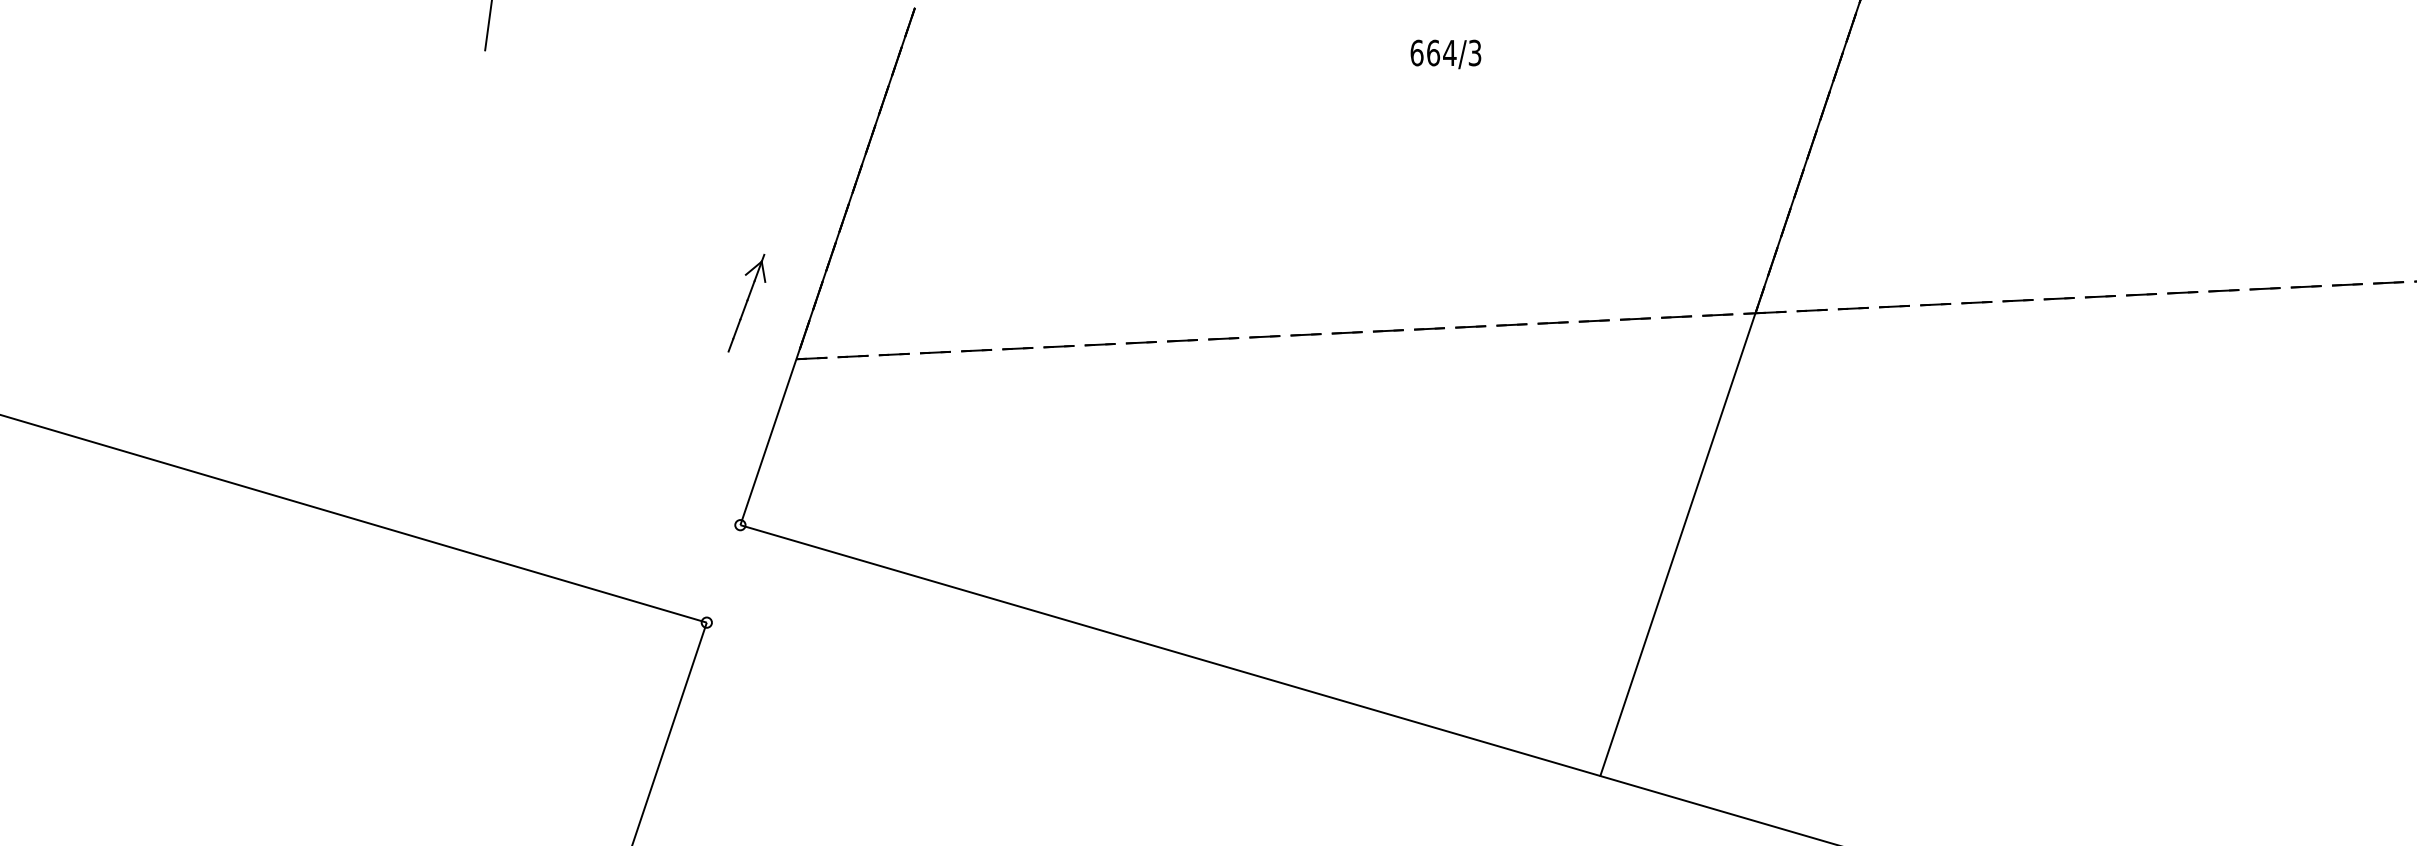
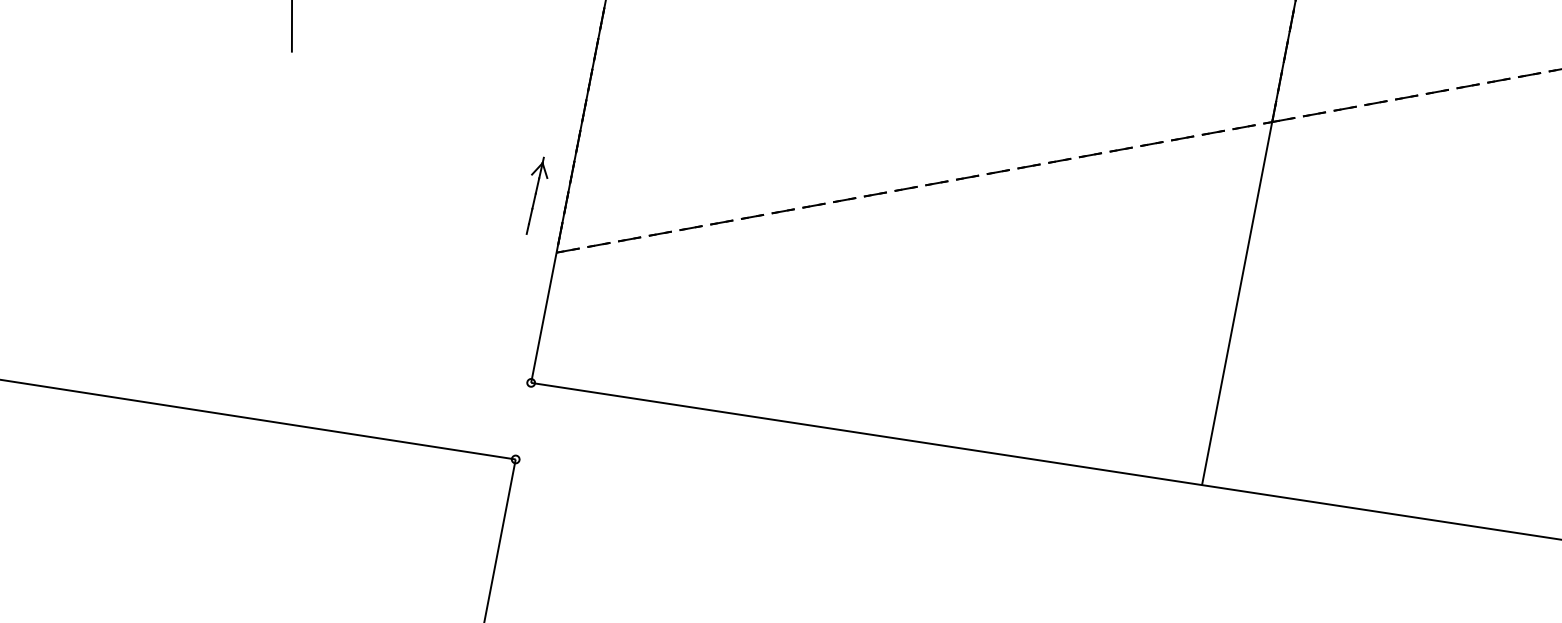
part: (746, 303) -> (535, 196), moved

